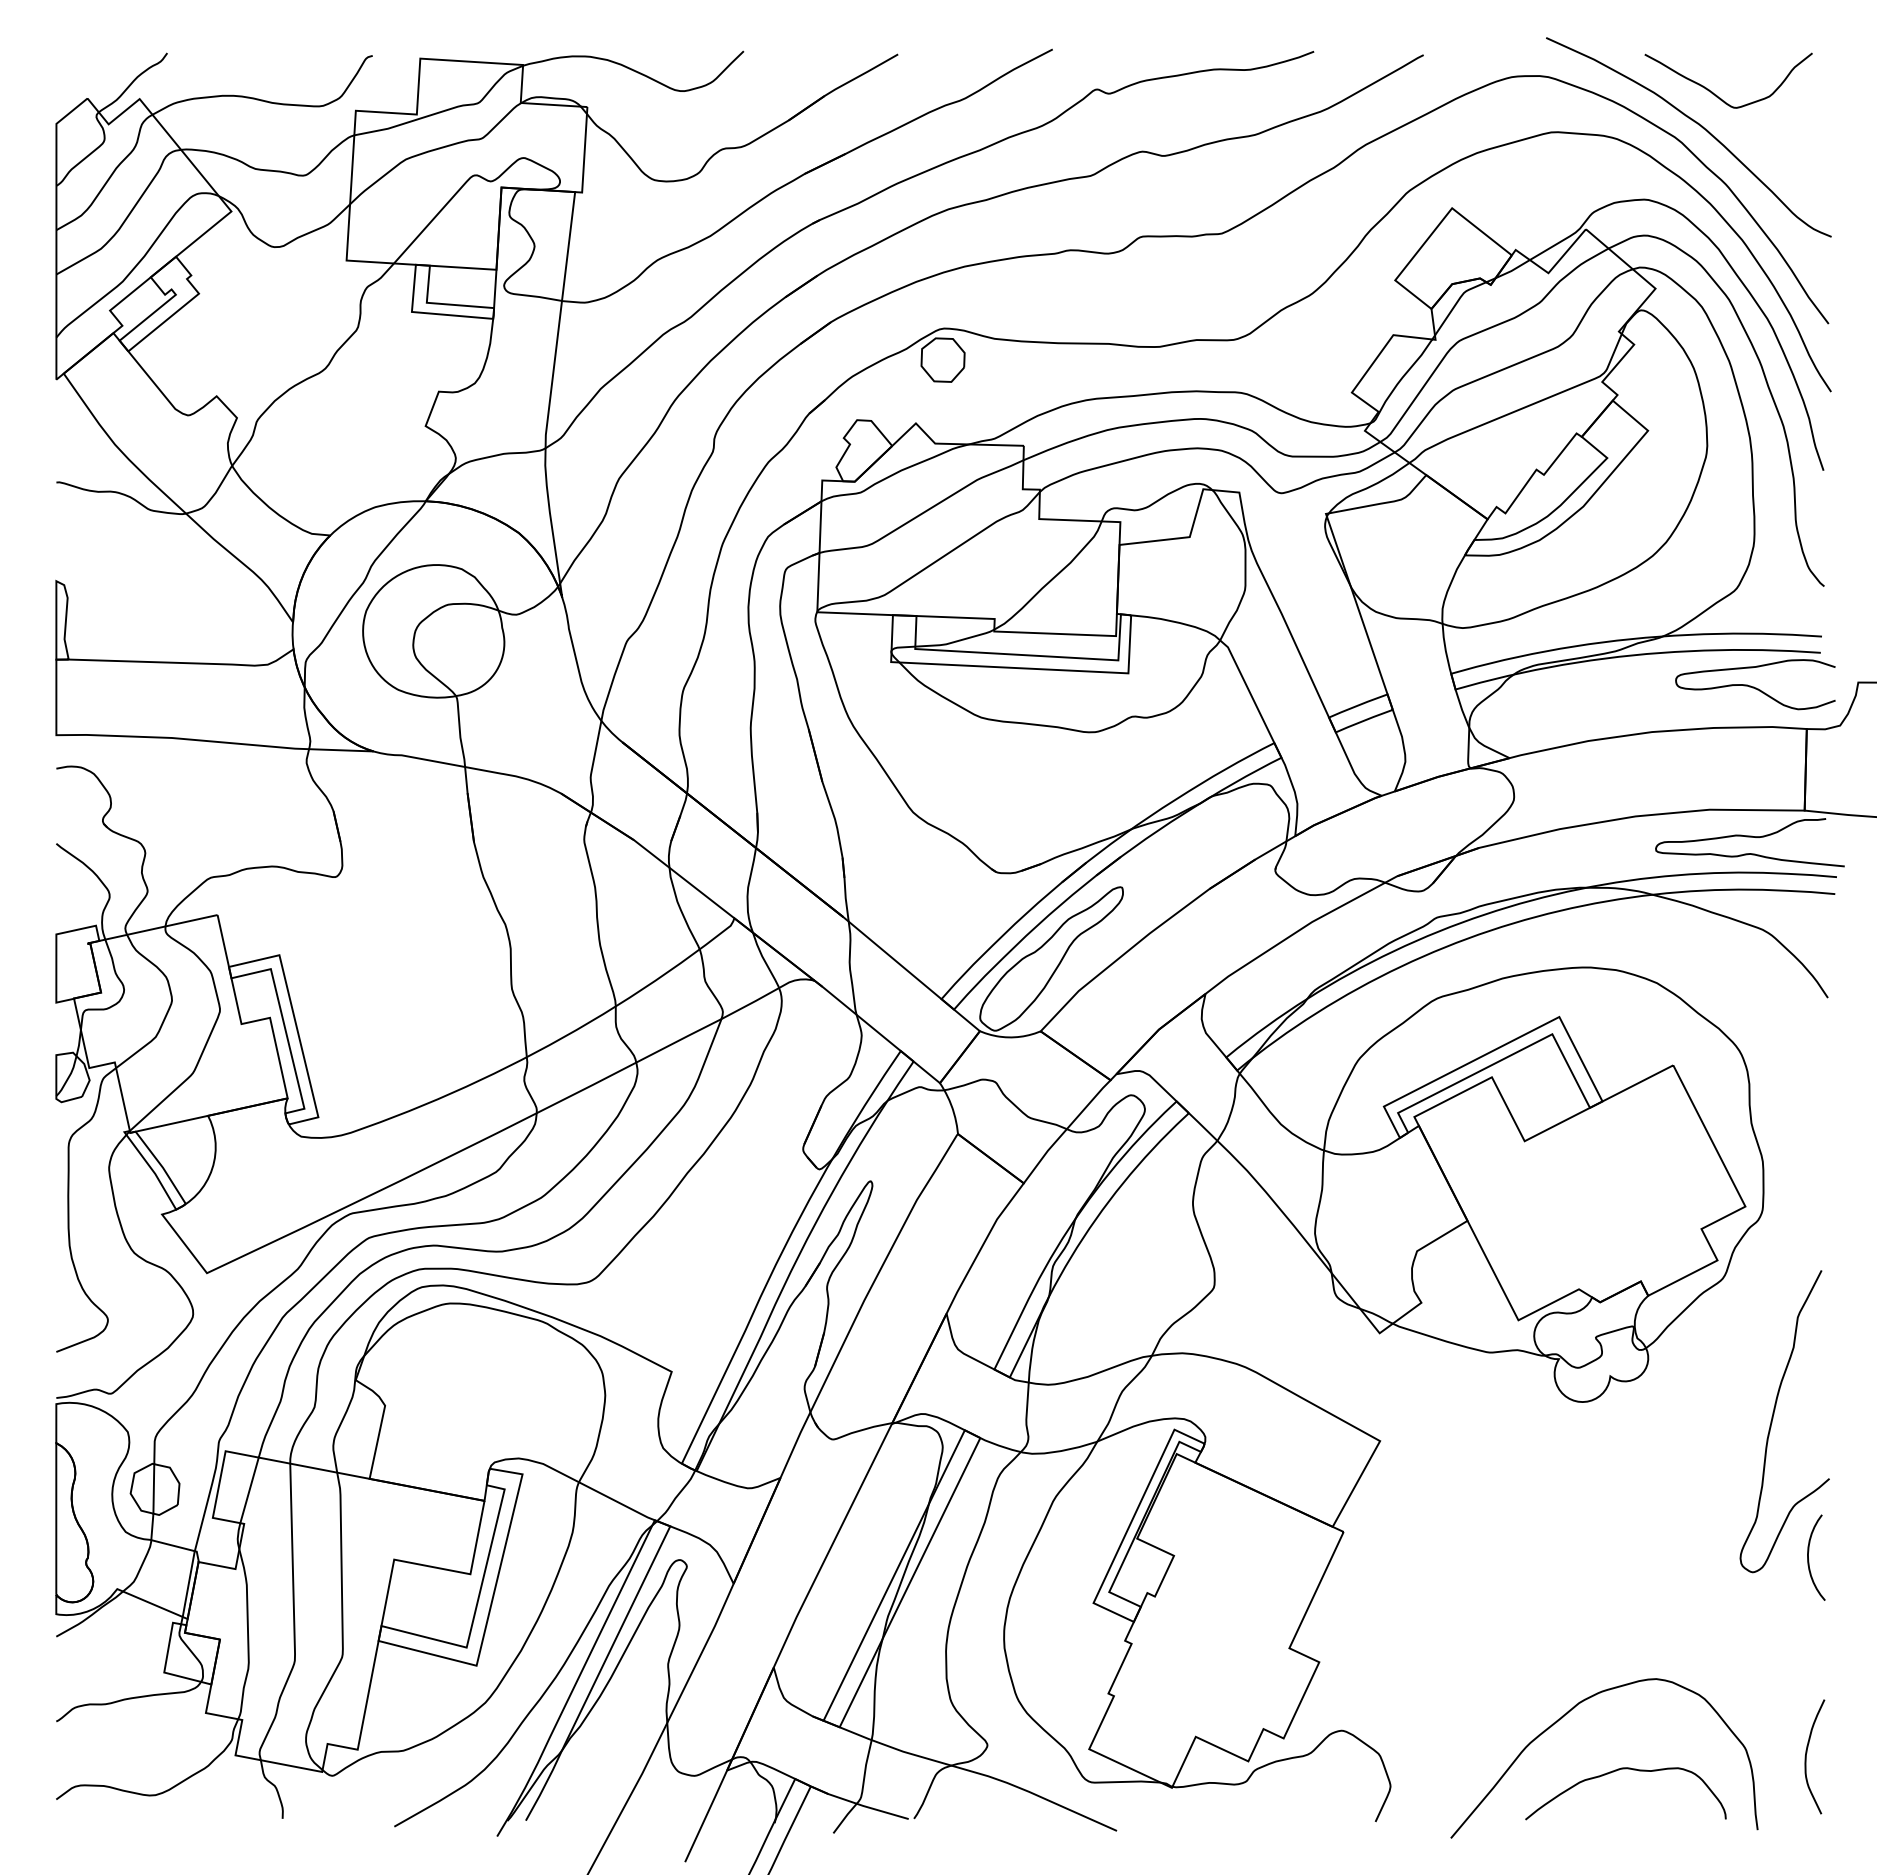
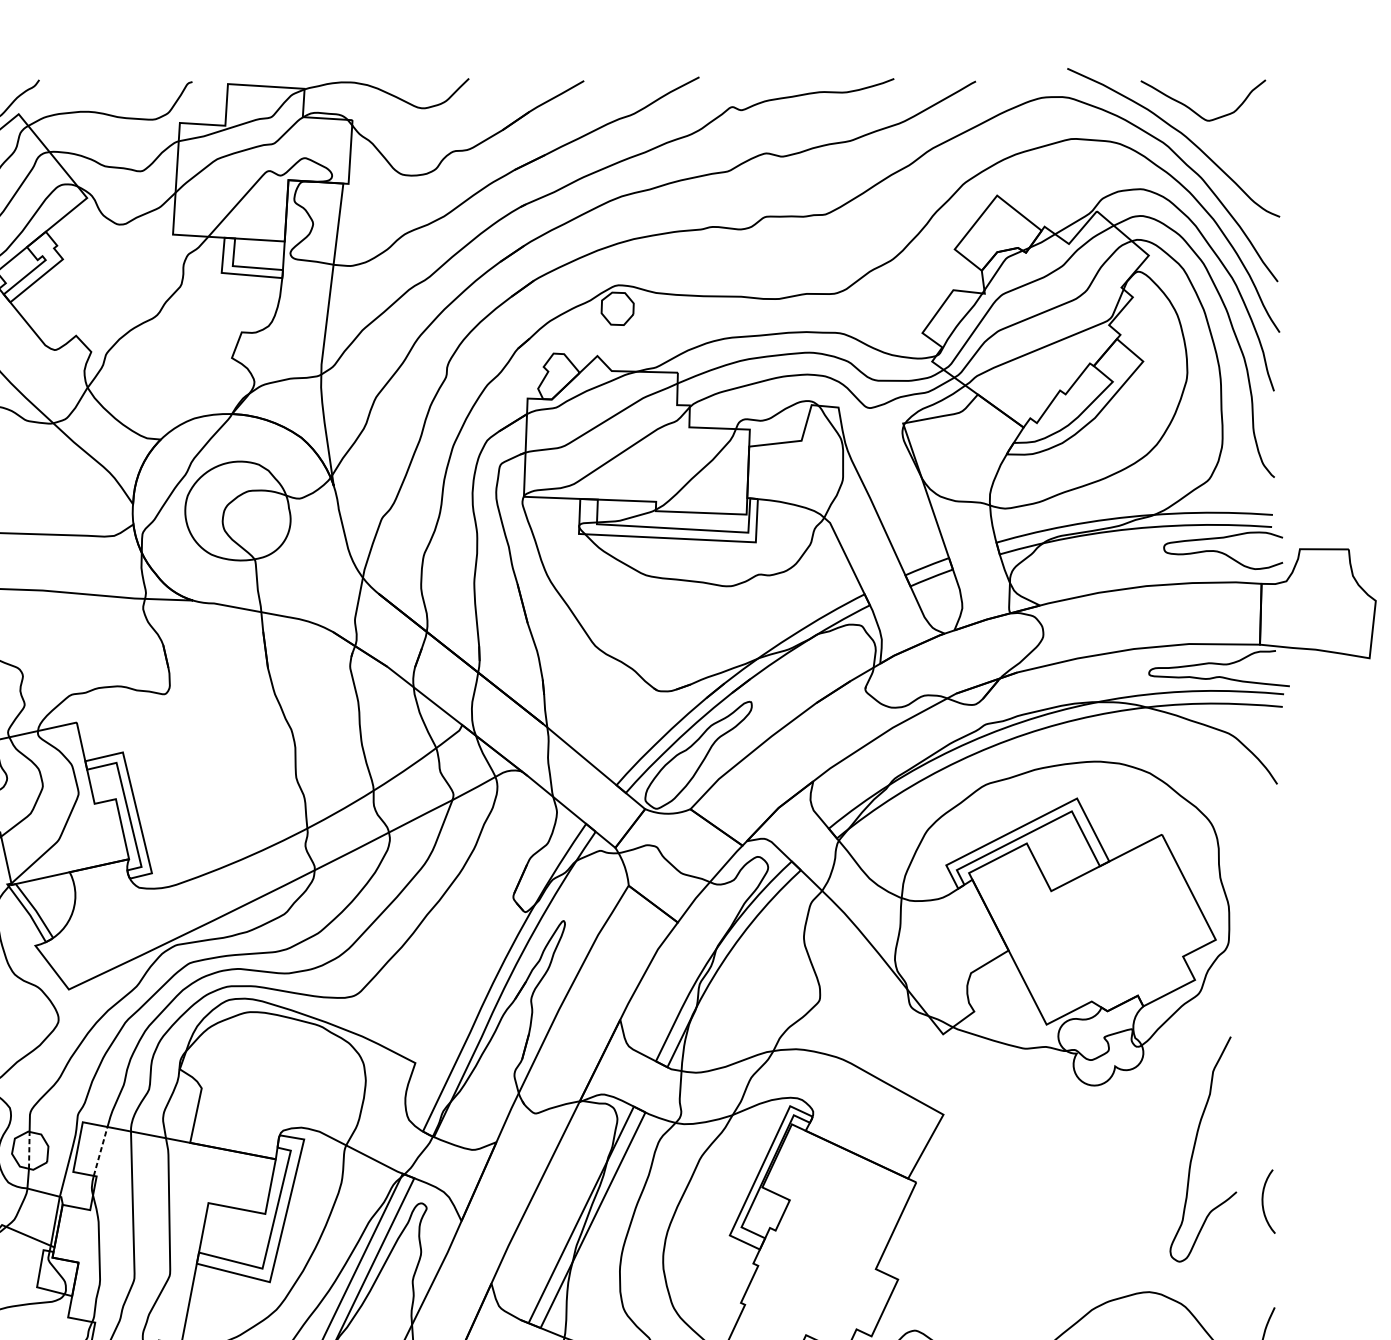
curve: (1773, 1418) -> (1195, 1147), moved
line: (153, 1488) -> (29, 1150), solid -> dashed
line: (249, 1489) -> (100, 1150), solid -> dashed

